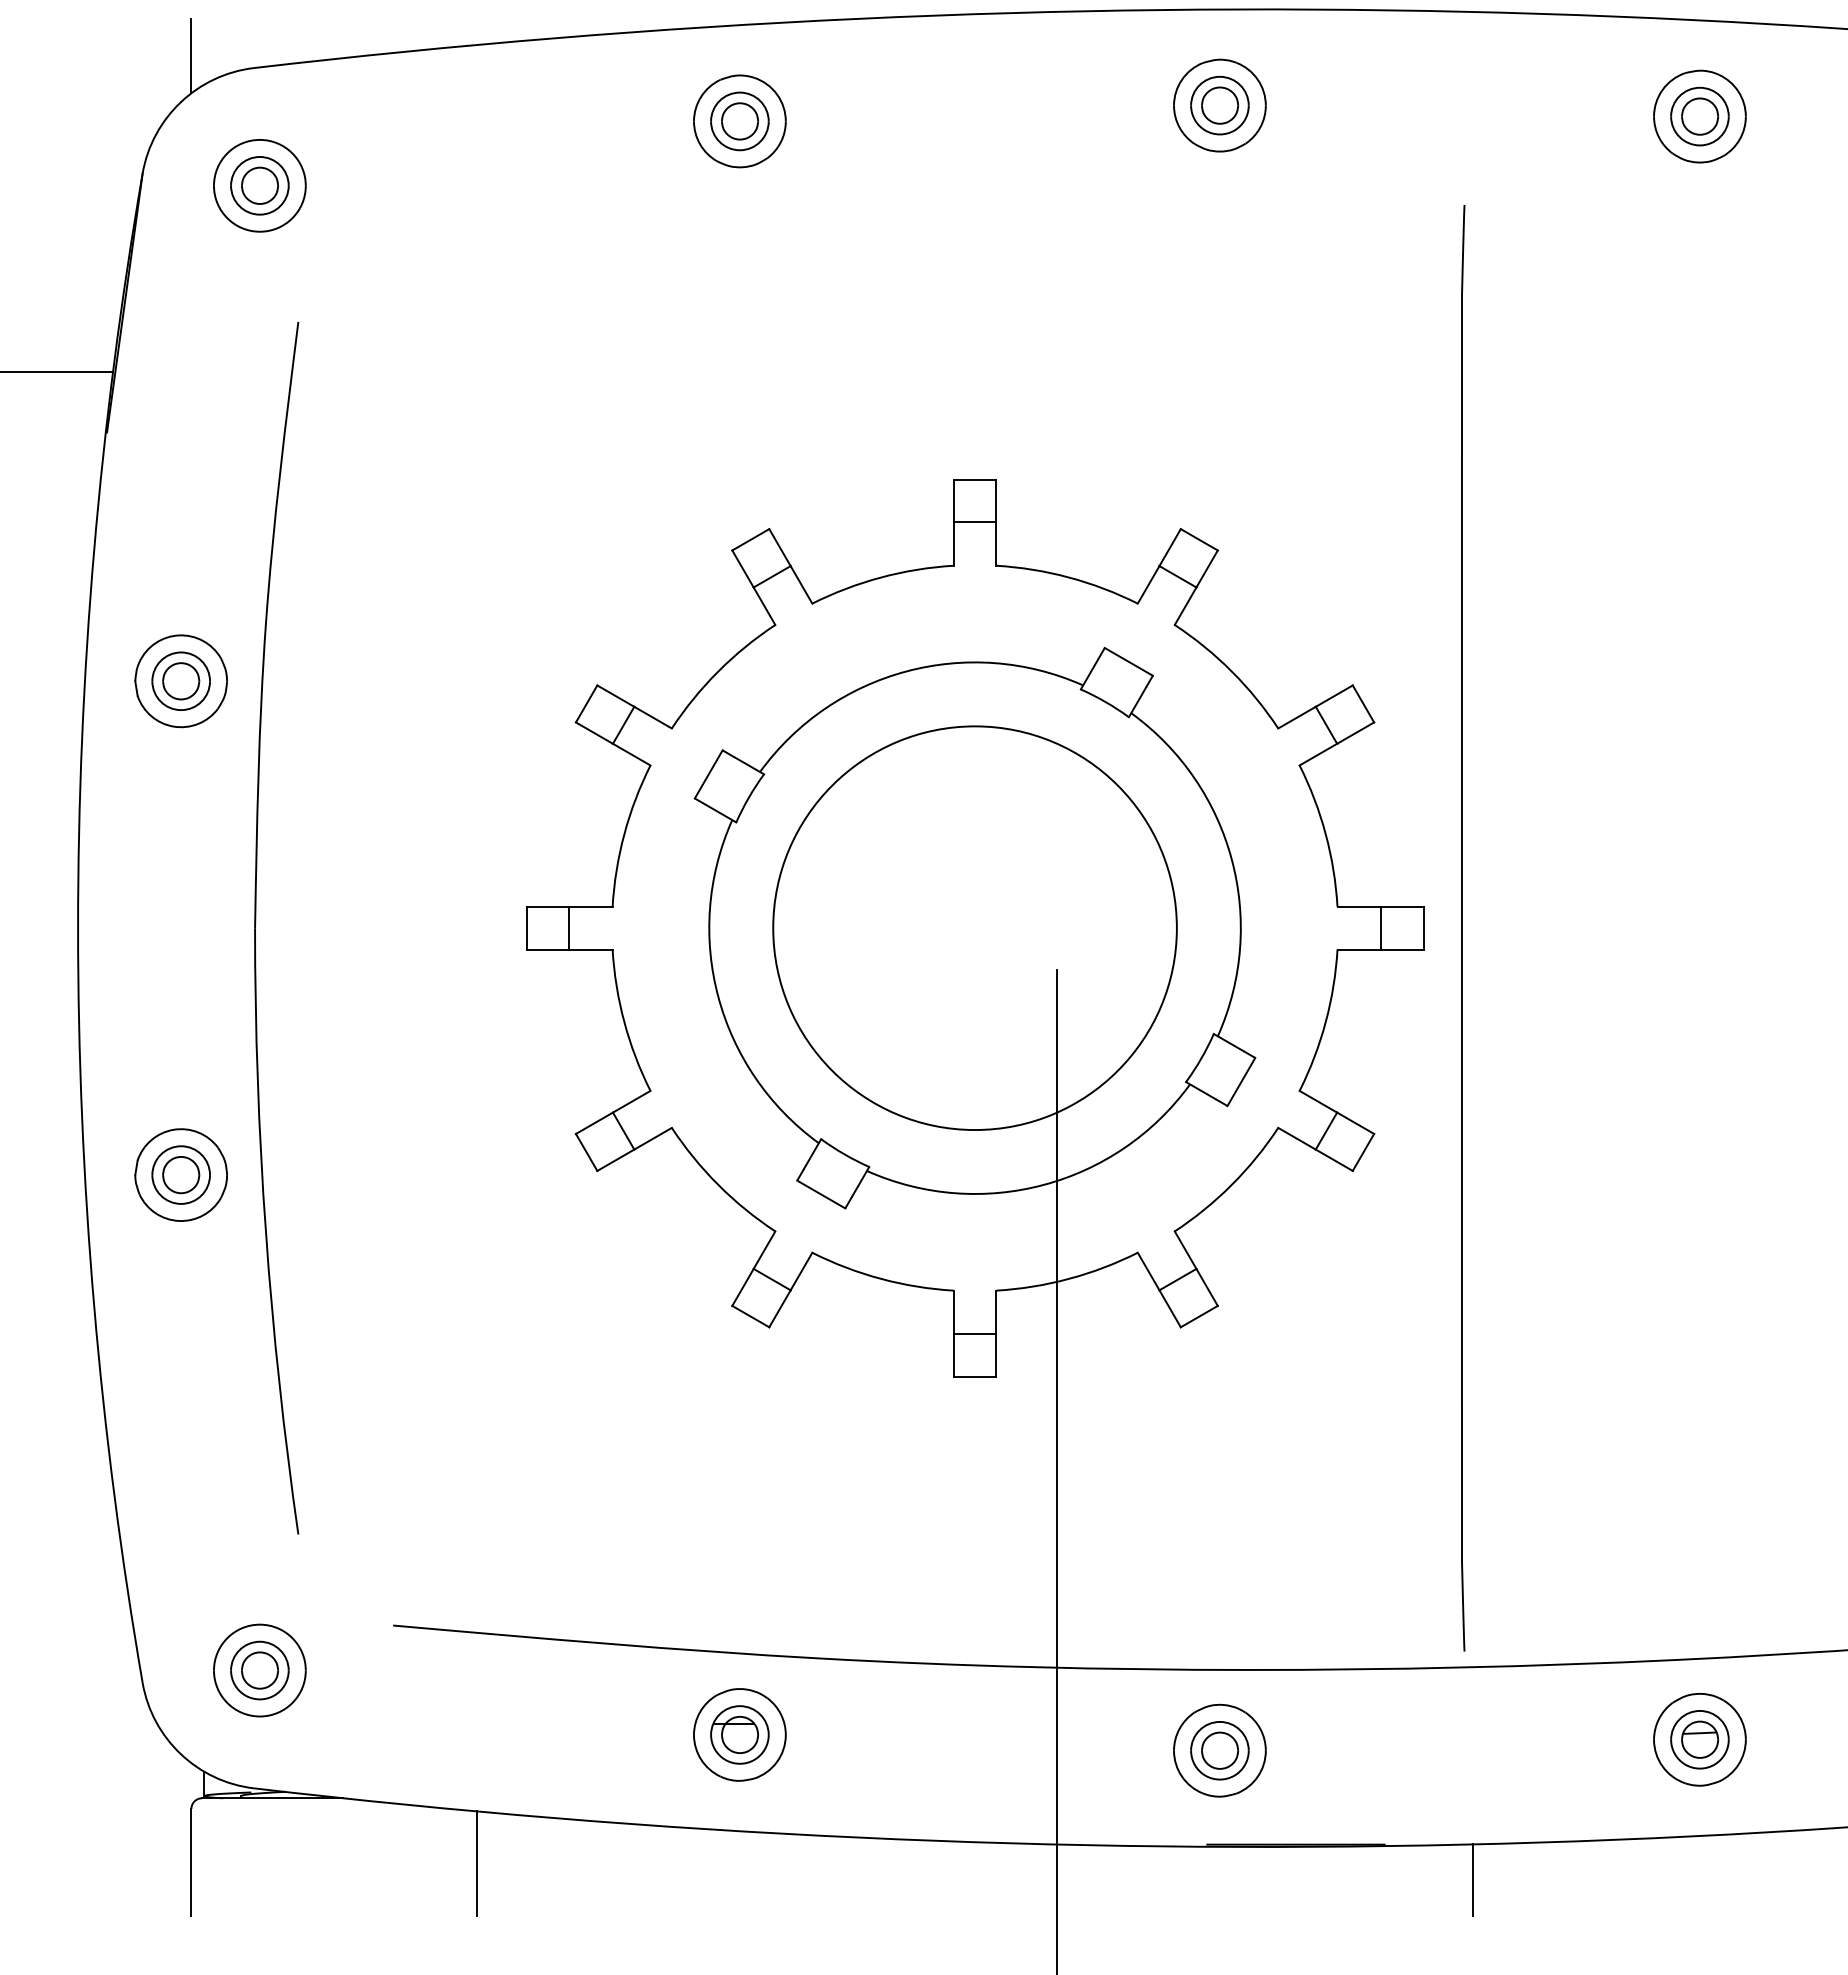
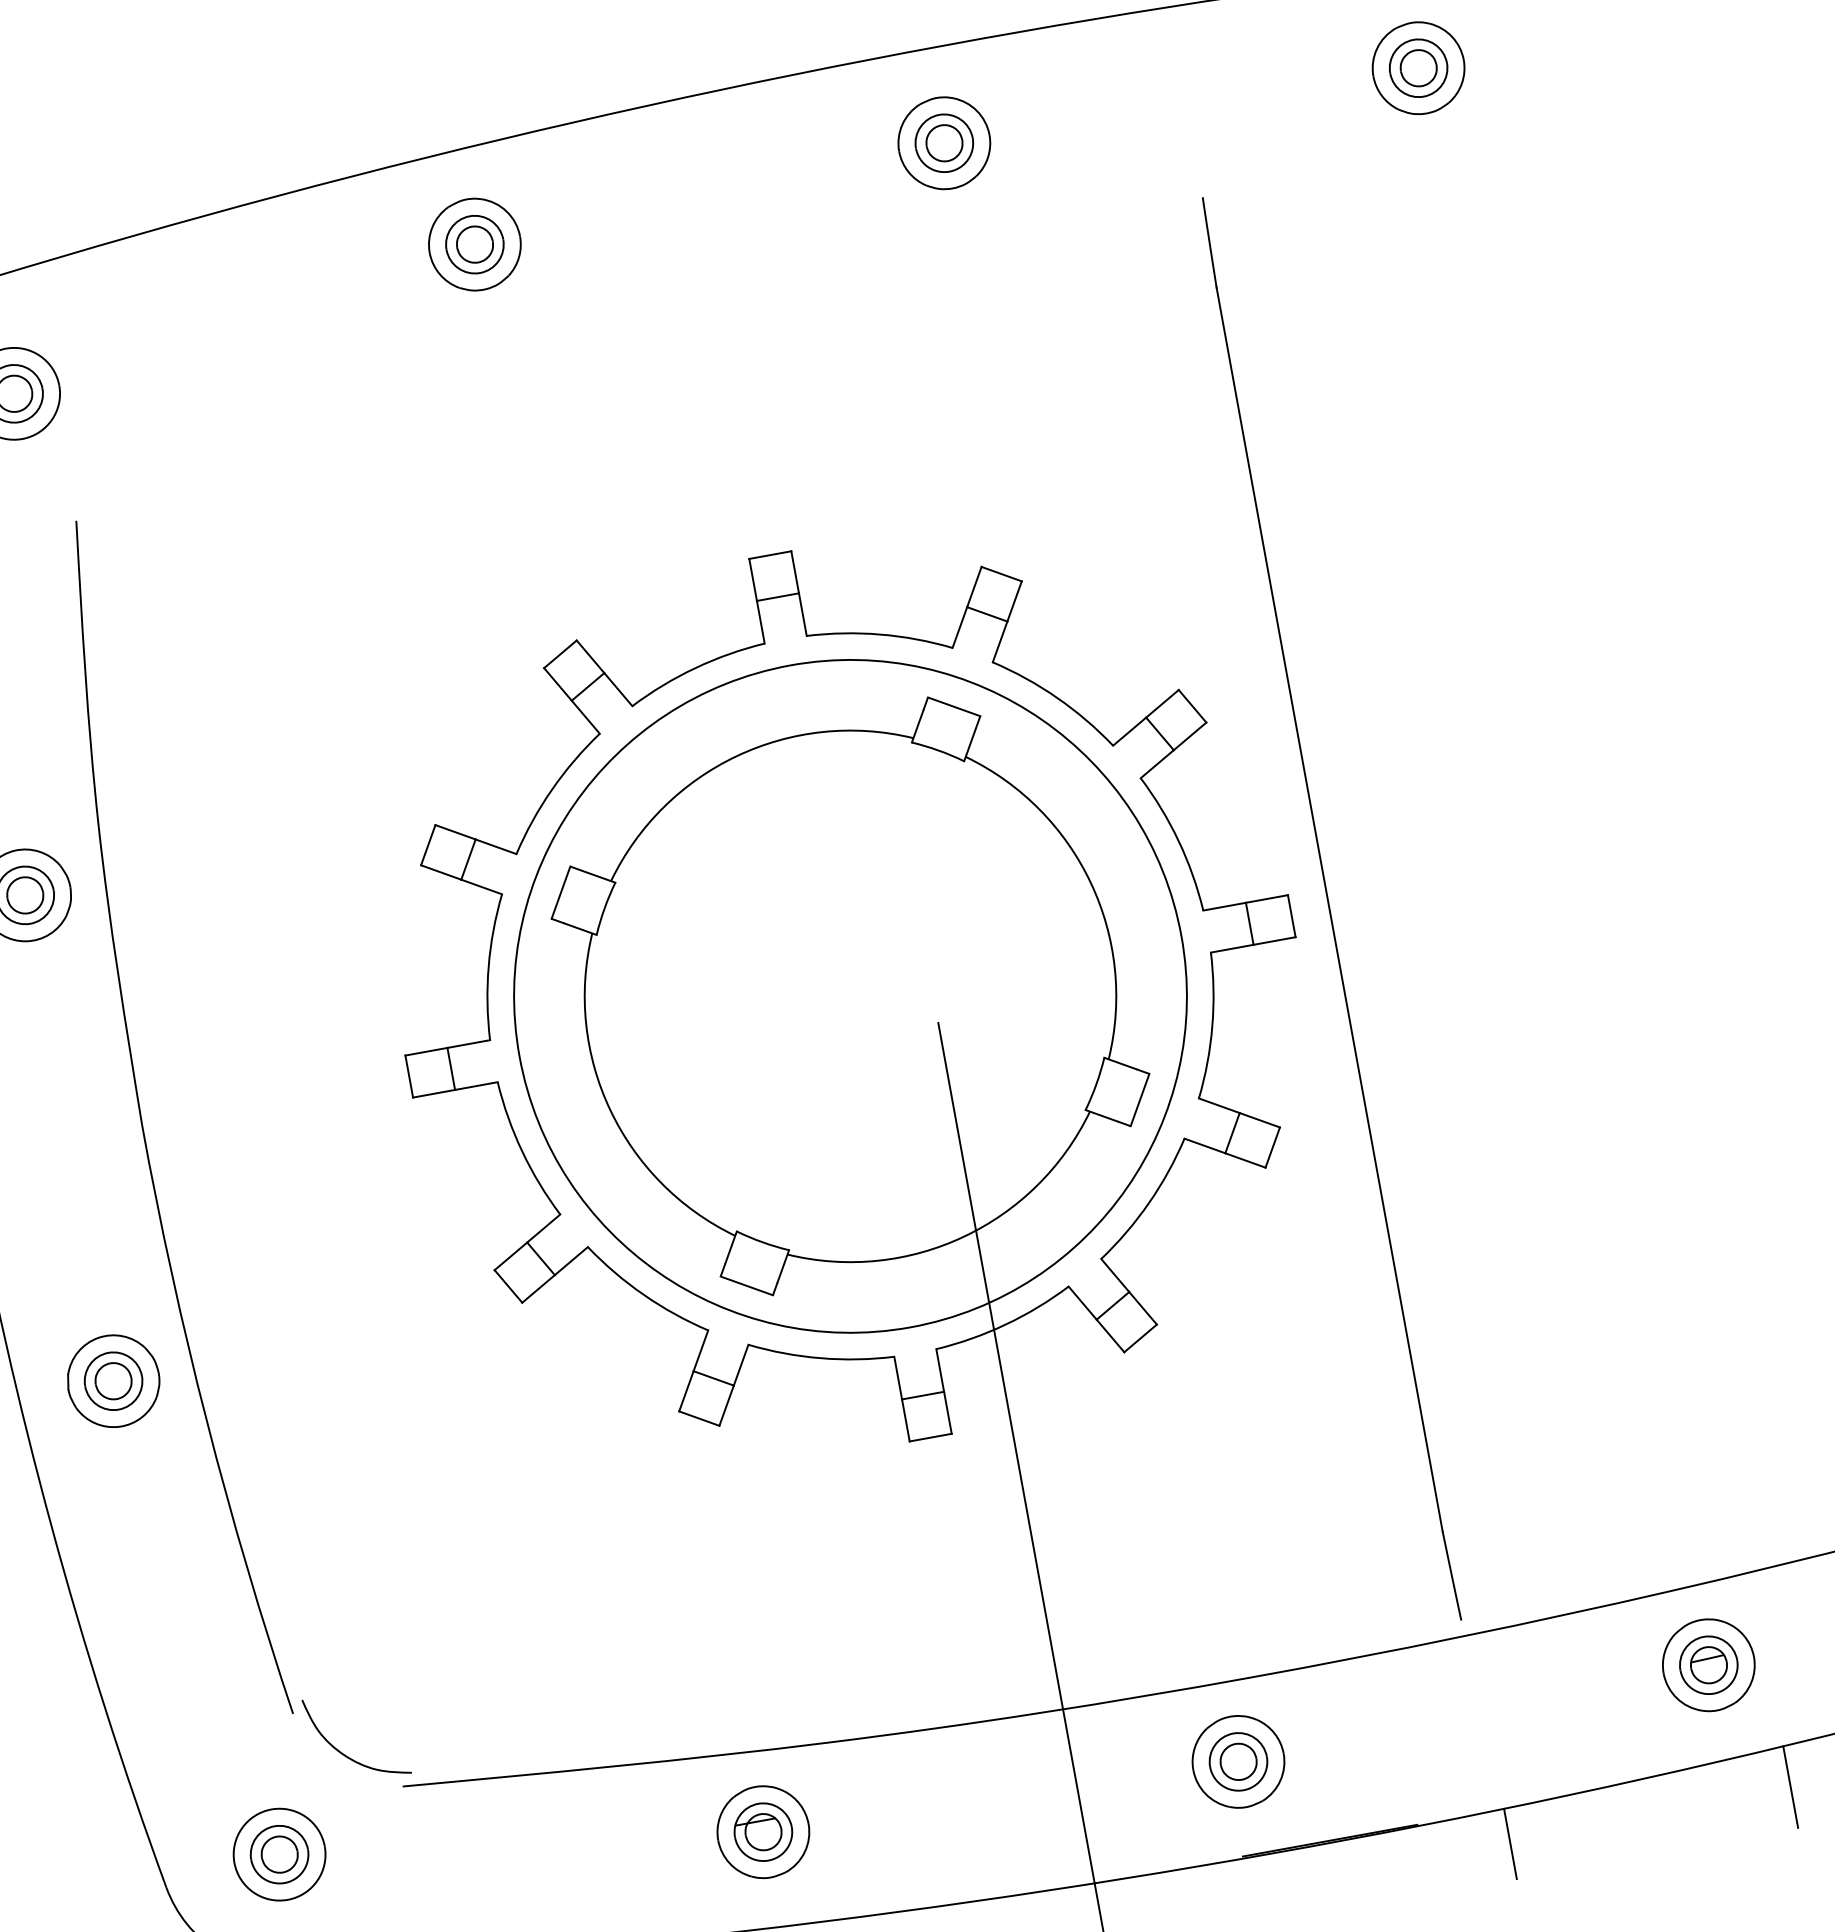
circle: (974, 927) -> (849, 995), size x1.67
curve: (343, 1584) -> (346, 1755), added
line: (1758, 1873) -> (1790, 1786), added

